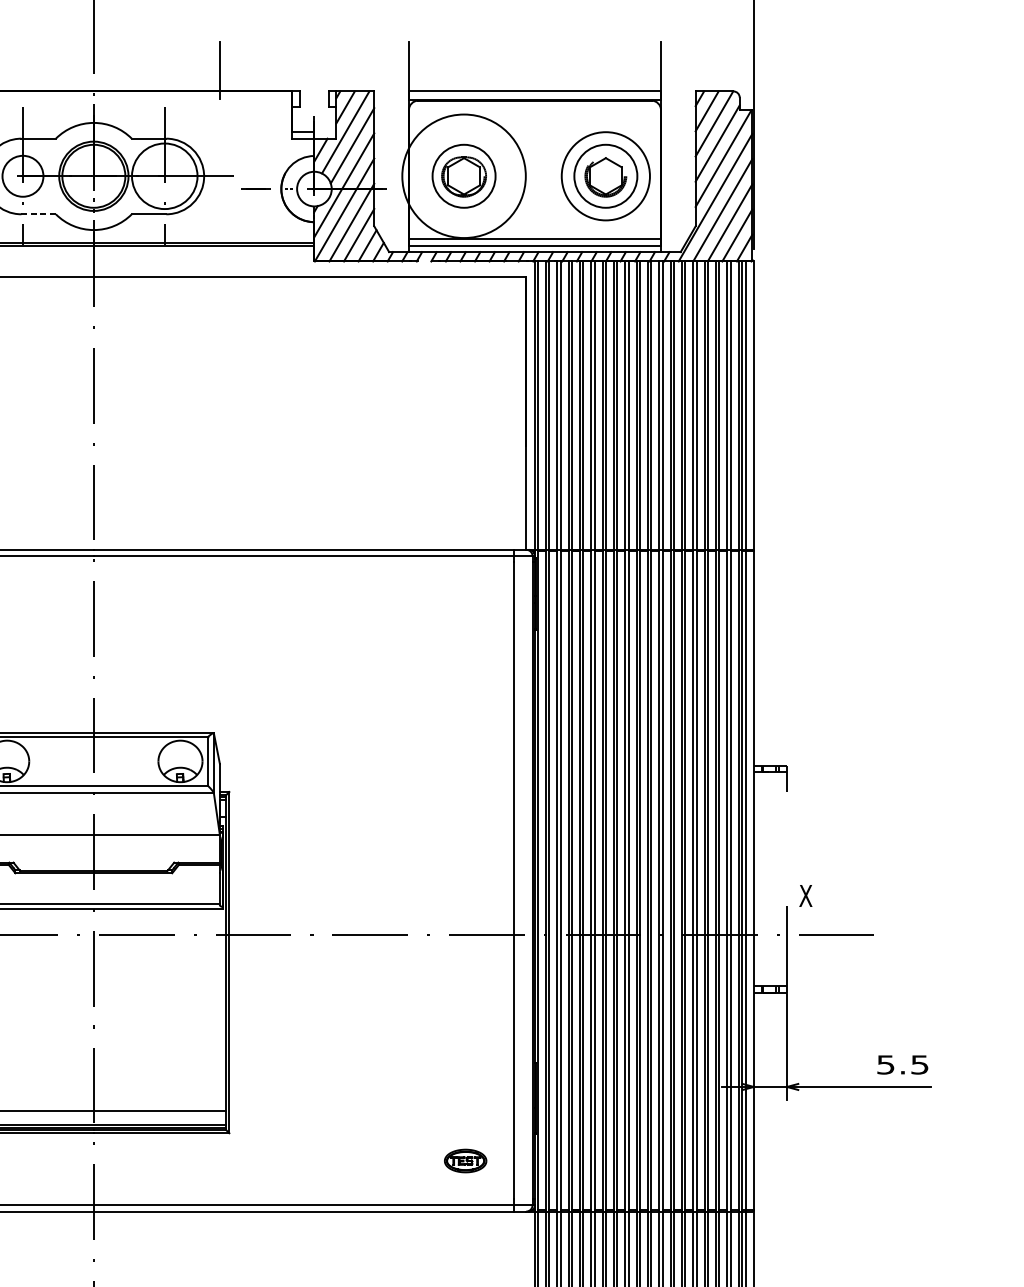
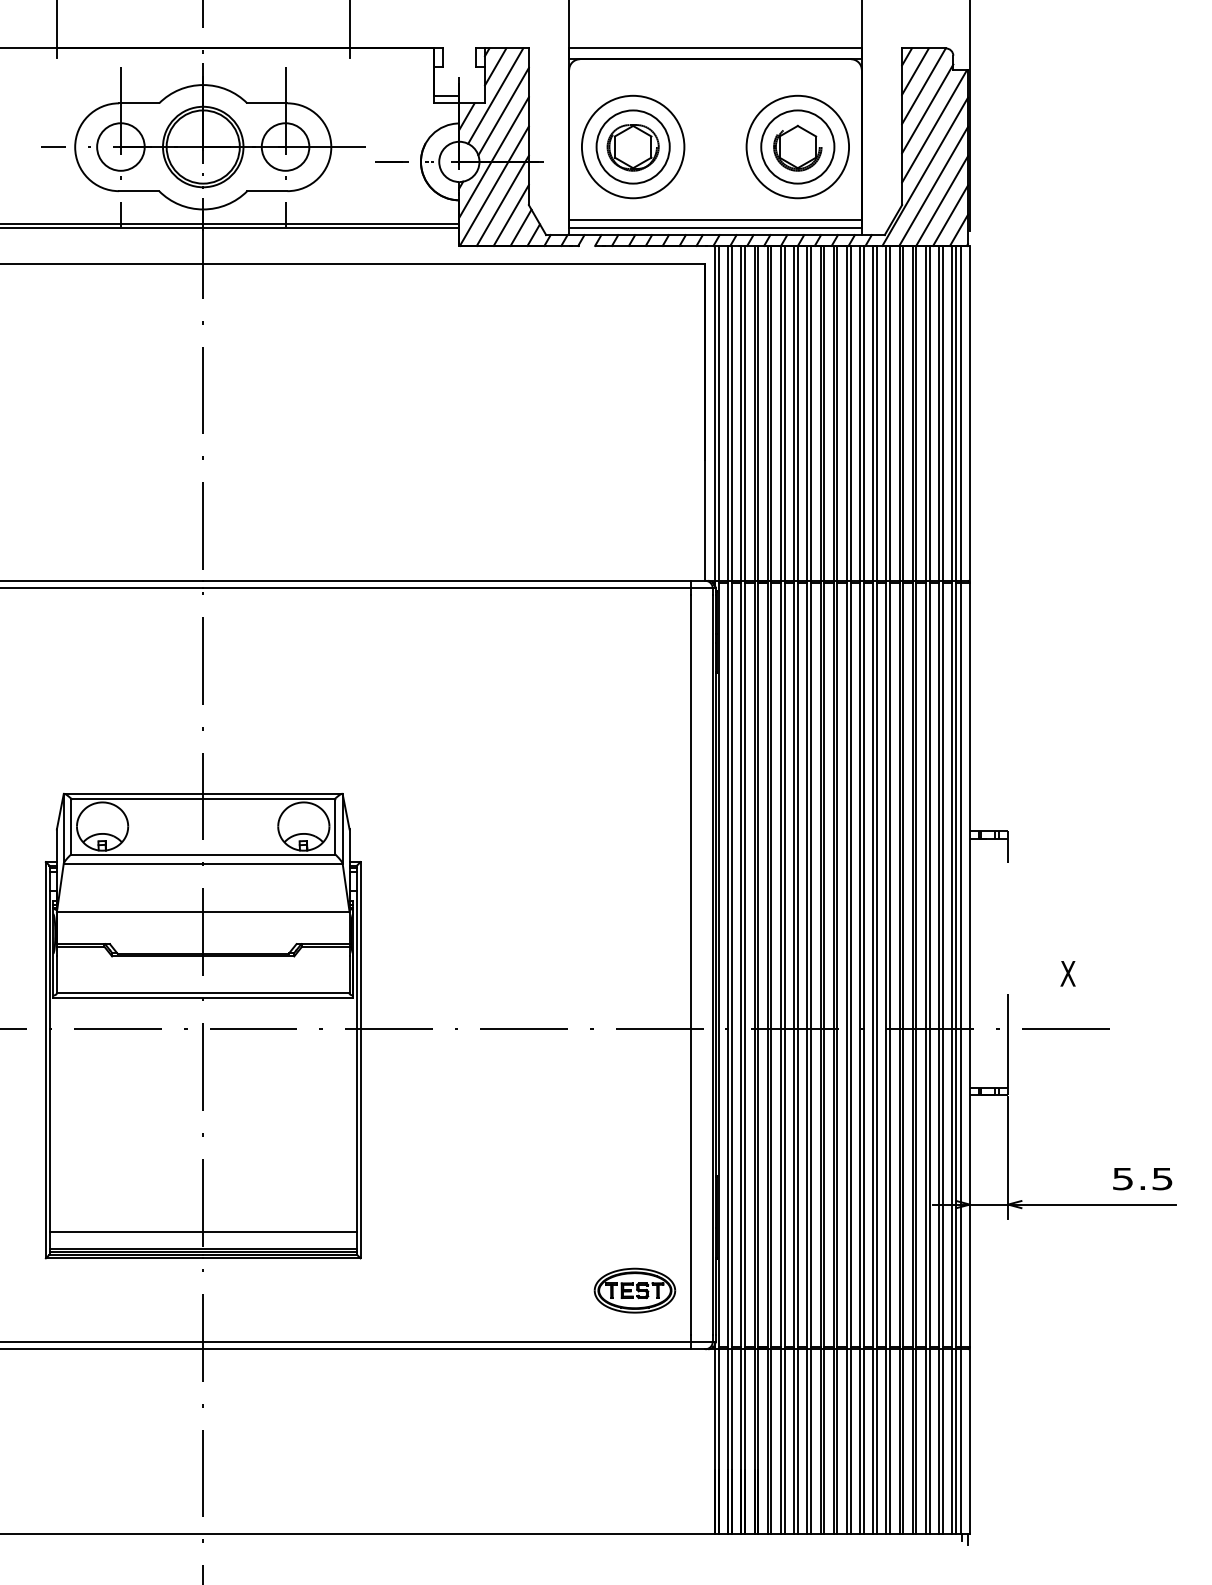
circle: (164, 175) -> (285, 146), size x0.62
circle: (463, 175) -> (632, 146), size x0.71
line: (38, 214) -> (139, 191), dashed -> solid
text: (805, 895) -> (1067, 973), moved
part: (465, 1160) -> (634, 1290), size x1.67

